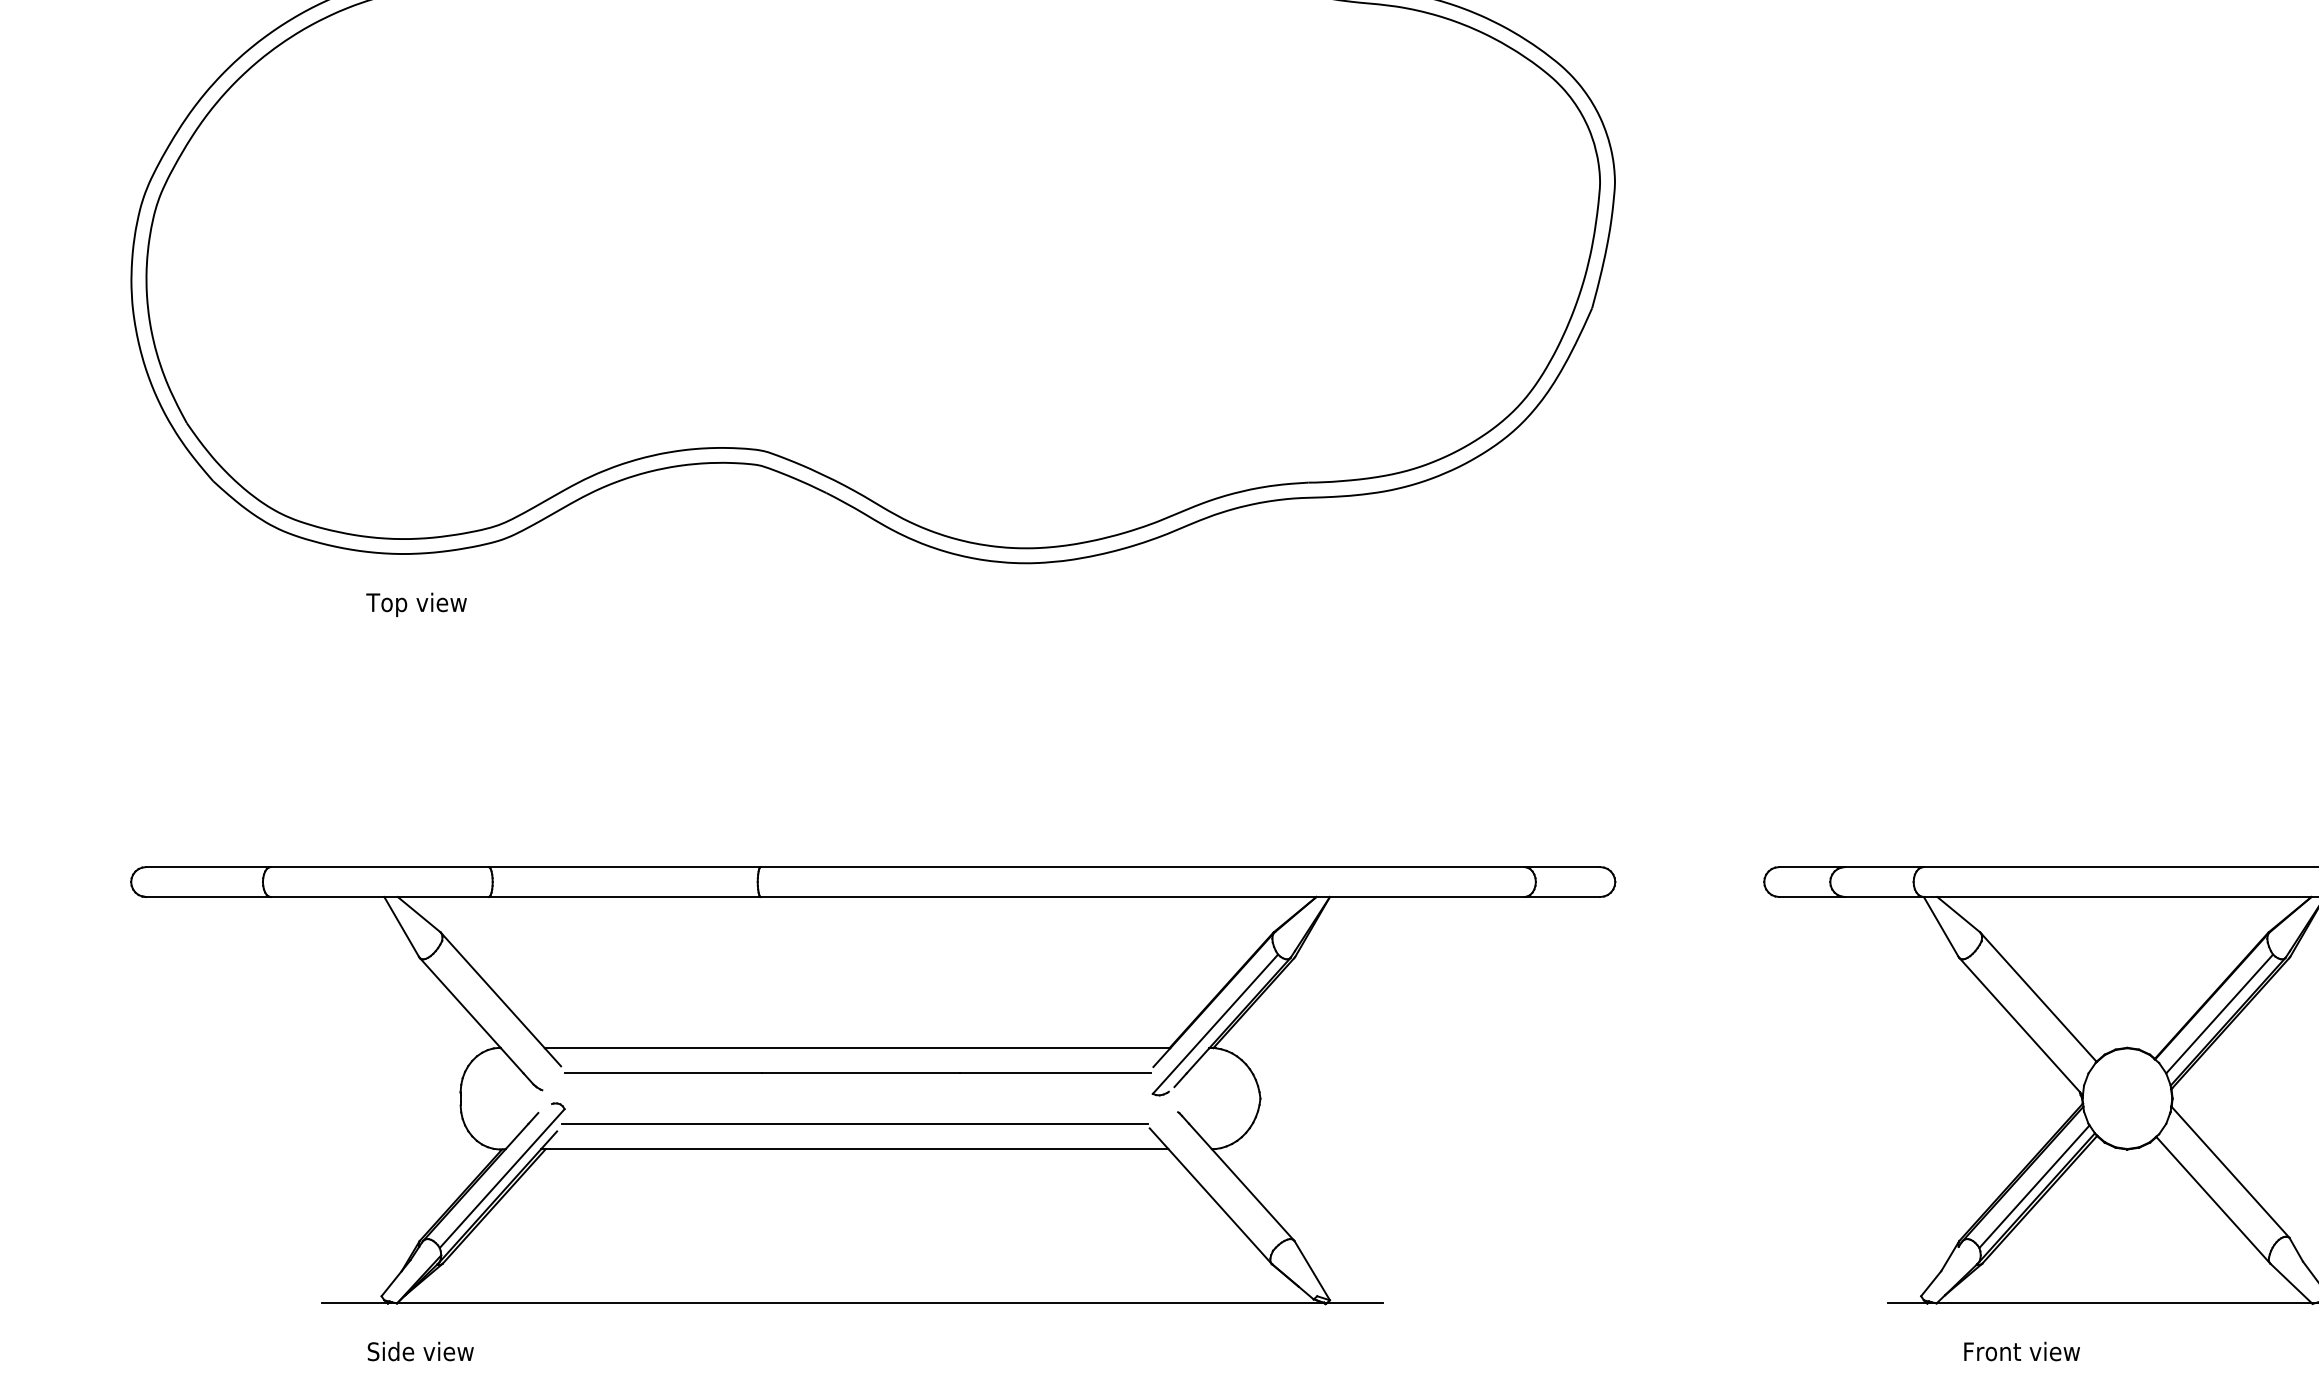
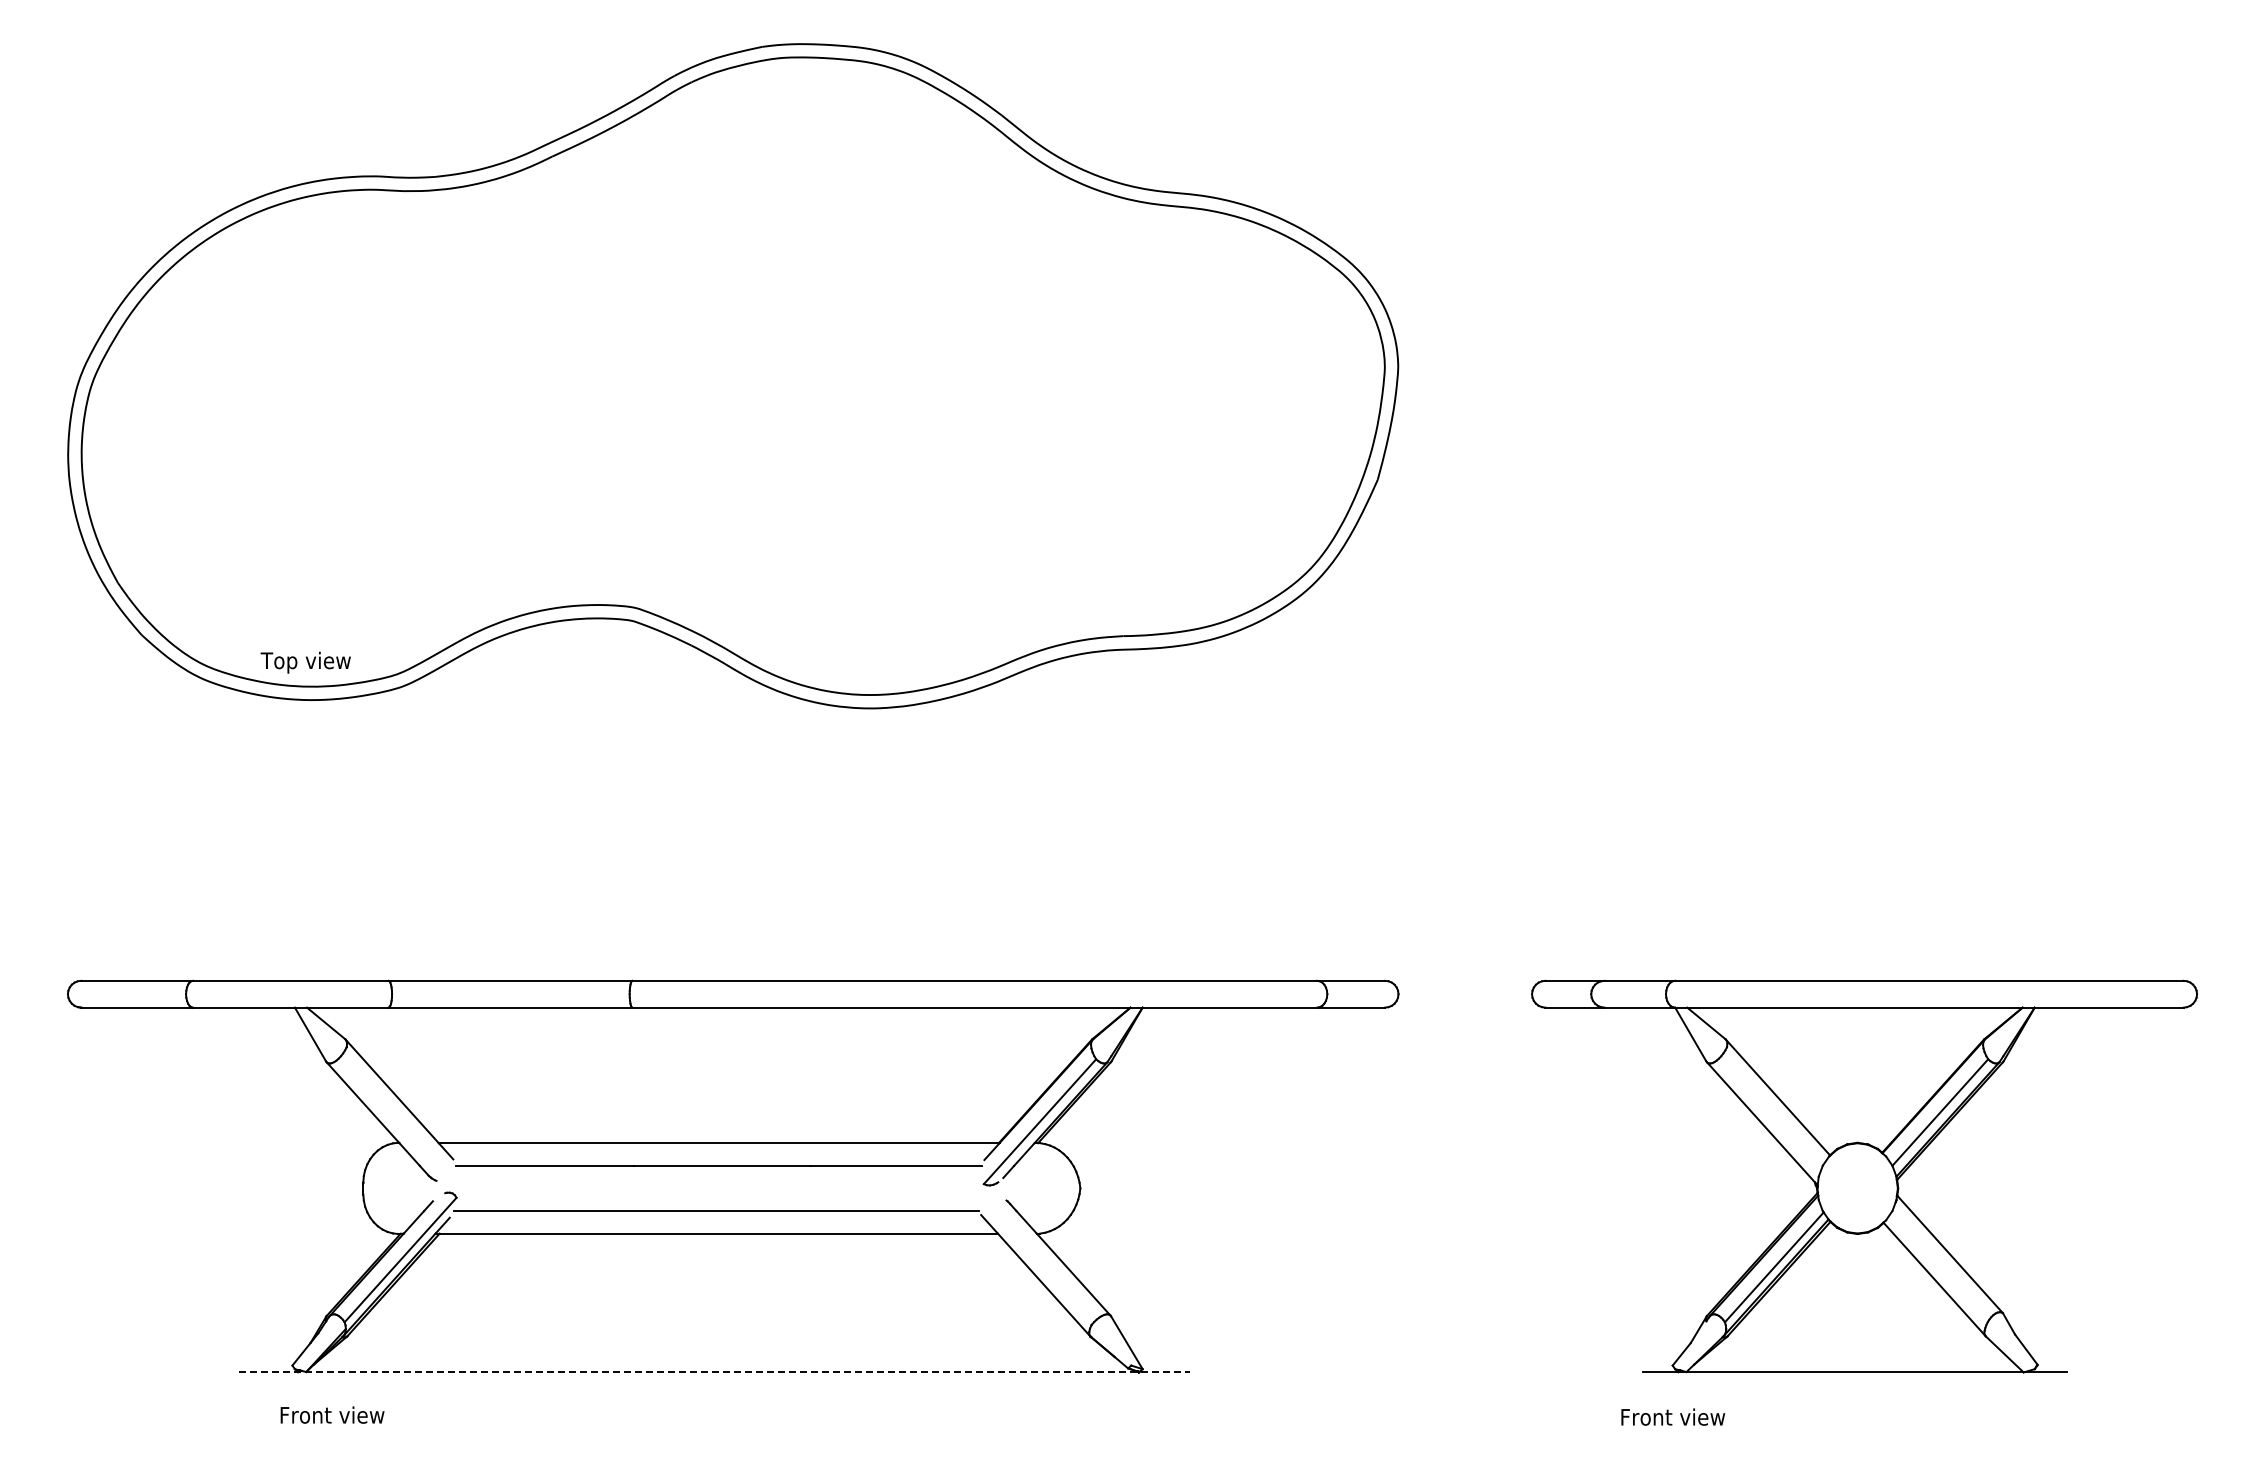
text: (416, 604) -> (305, 662), moved
line: (853, 1302) -> (715, 1371), solid -> dashed
text: (426, 1350) -> (332, 1414), Side view -> Front view
text: (2022, 1350) -> (1673, 1416), moved

